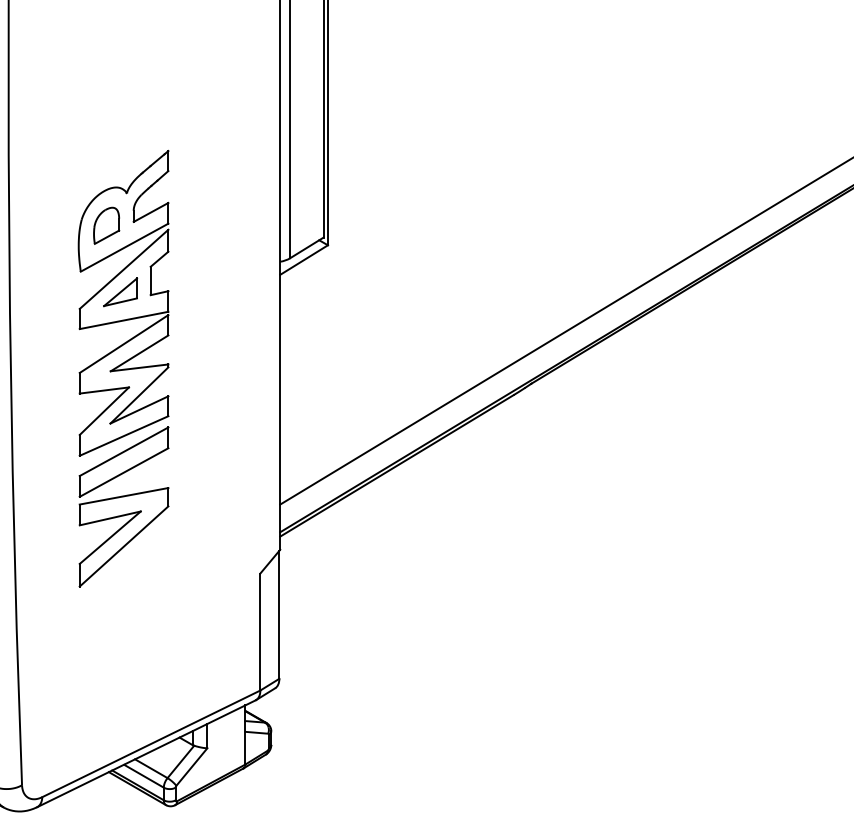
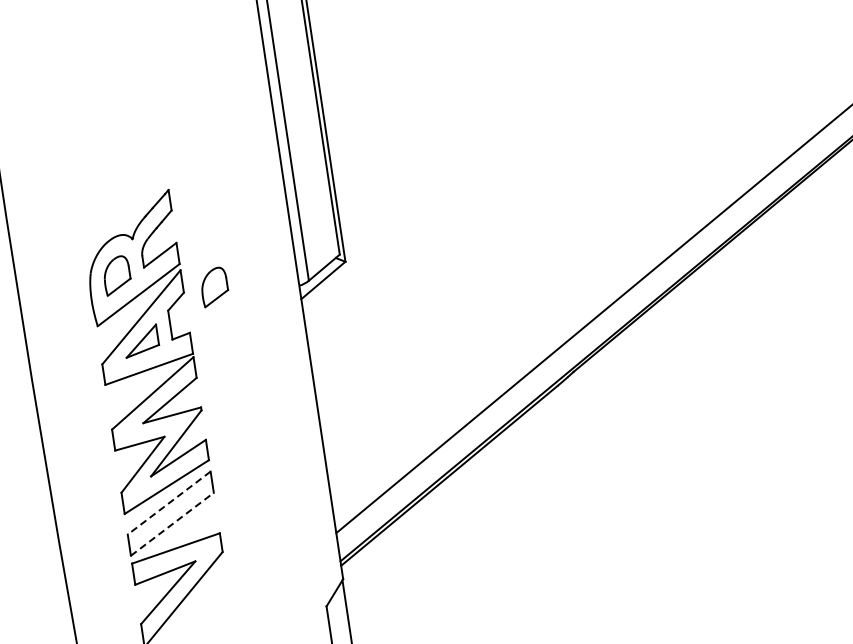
part: (198, 250) -> (214, 286), added
line: (124, 451) -> (169, 502), solid -> dashed
line: (124, 472) -> (172, 524), solid -> dashed

